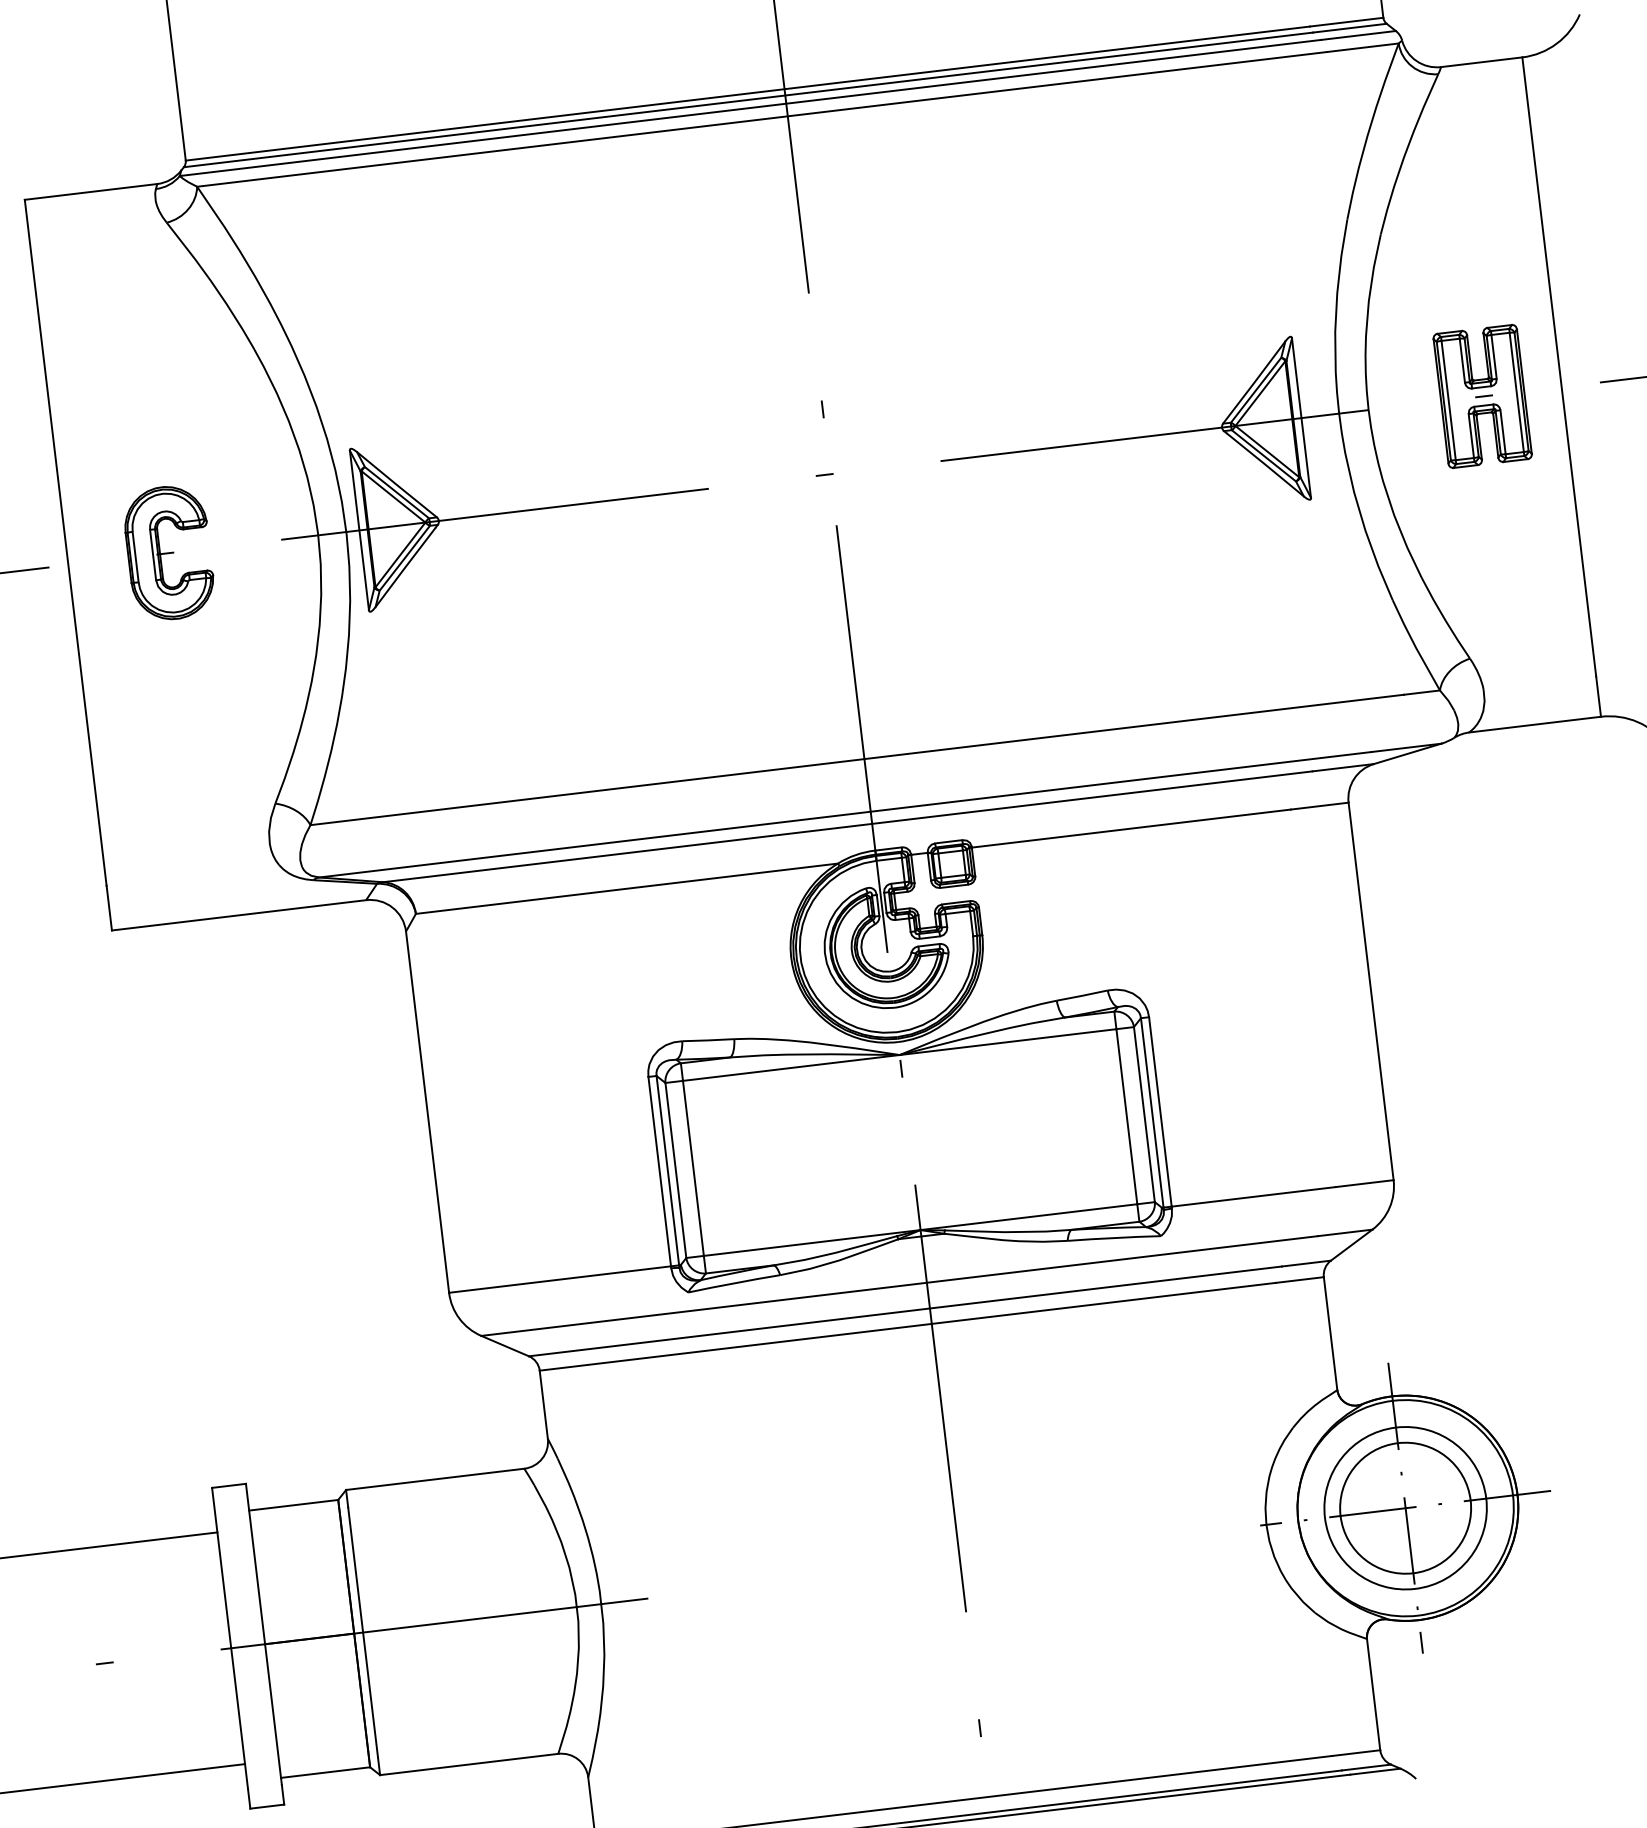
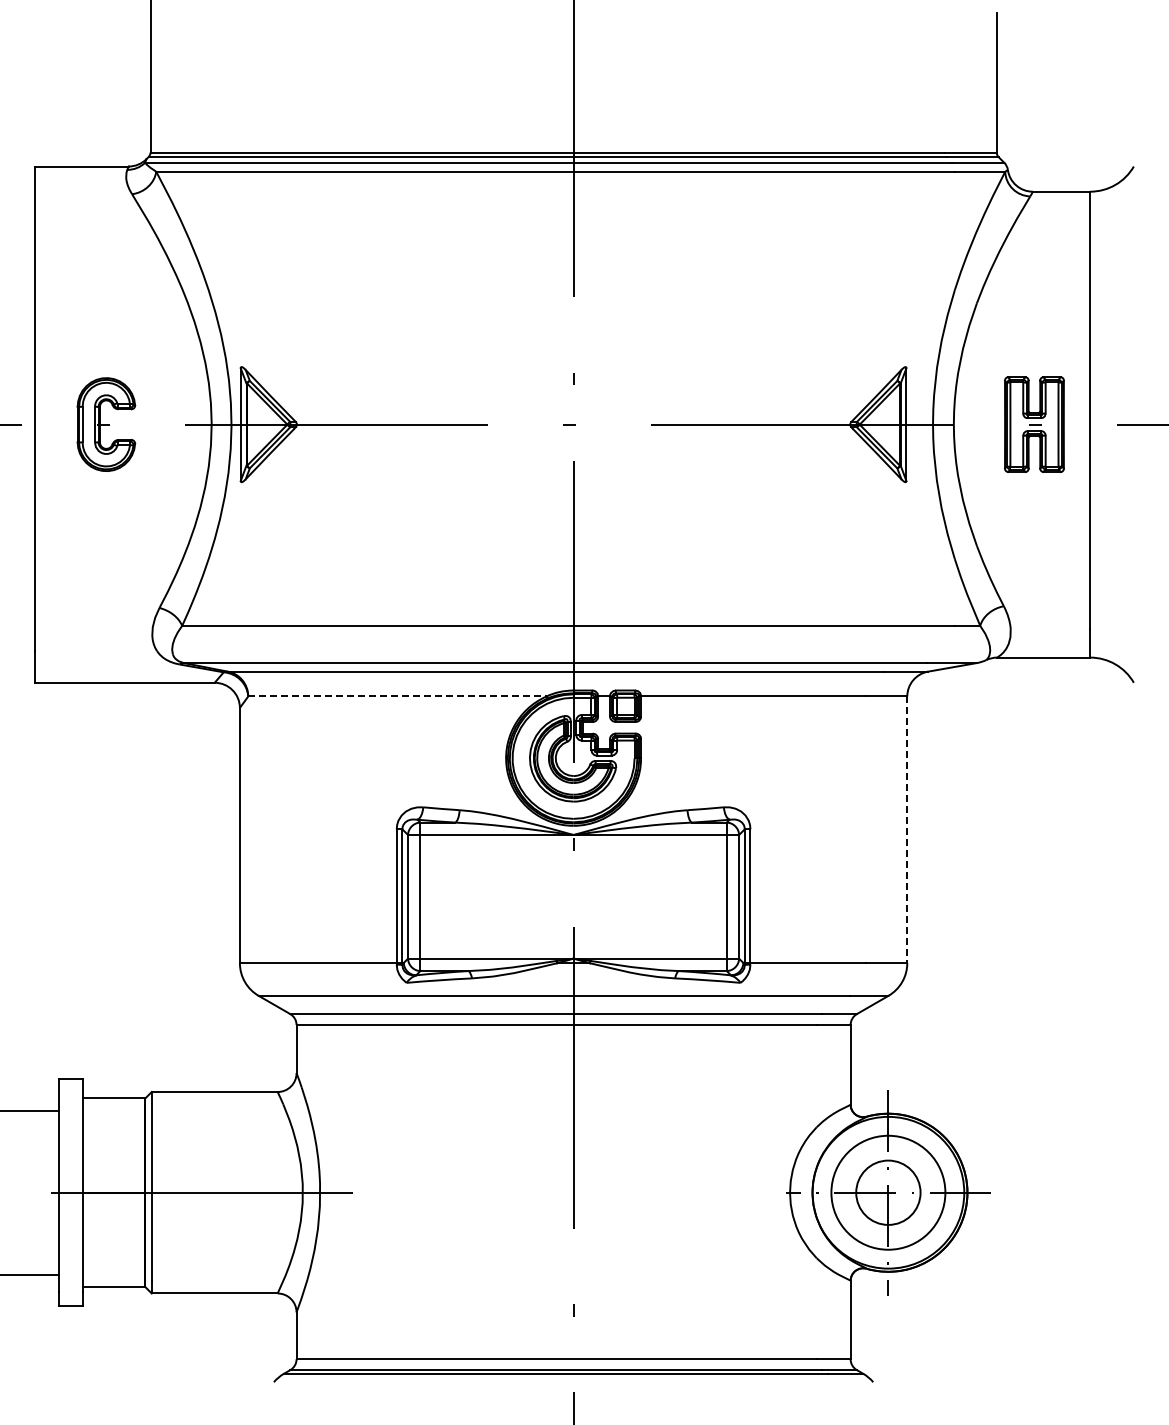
line: (627, 888) -> (397, 696), solid -> dashed
line: (1371, 992) -> (907, 830), solid -> dashed
circle: (1405, 1507) -> (888, 1192), size x0.7

